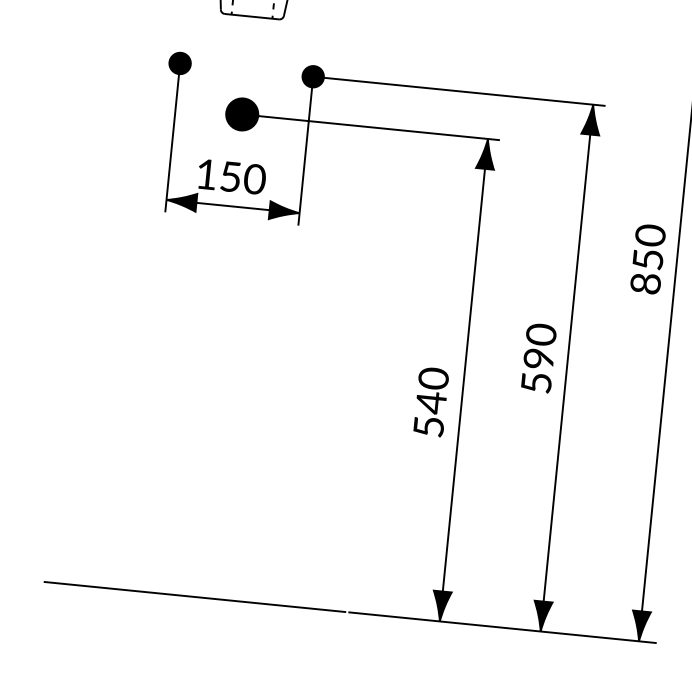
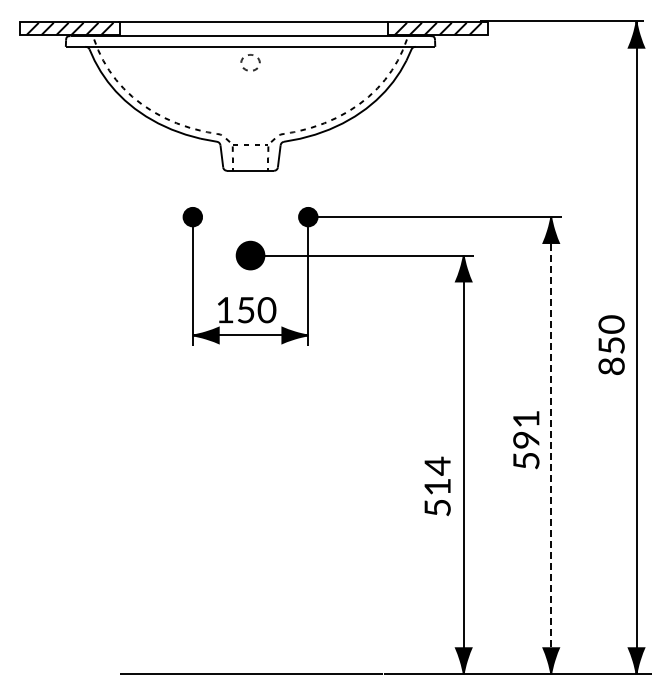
text: (541, 333) -> (526, 418), 590 -> 591
line: (567, 367) -> (551, 445), solid -> dashed
text: (432, 390) -> (437, 476), 540 -> 514

